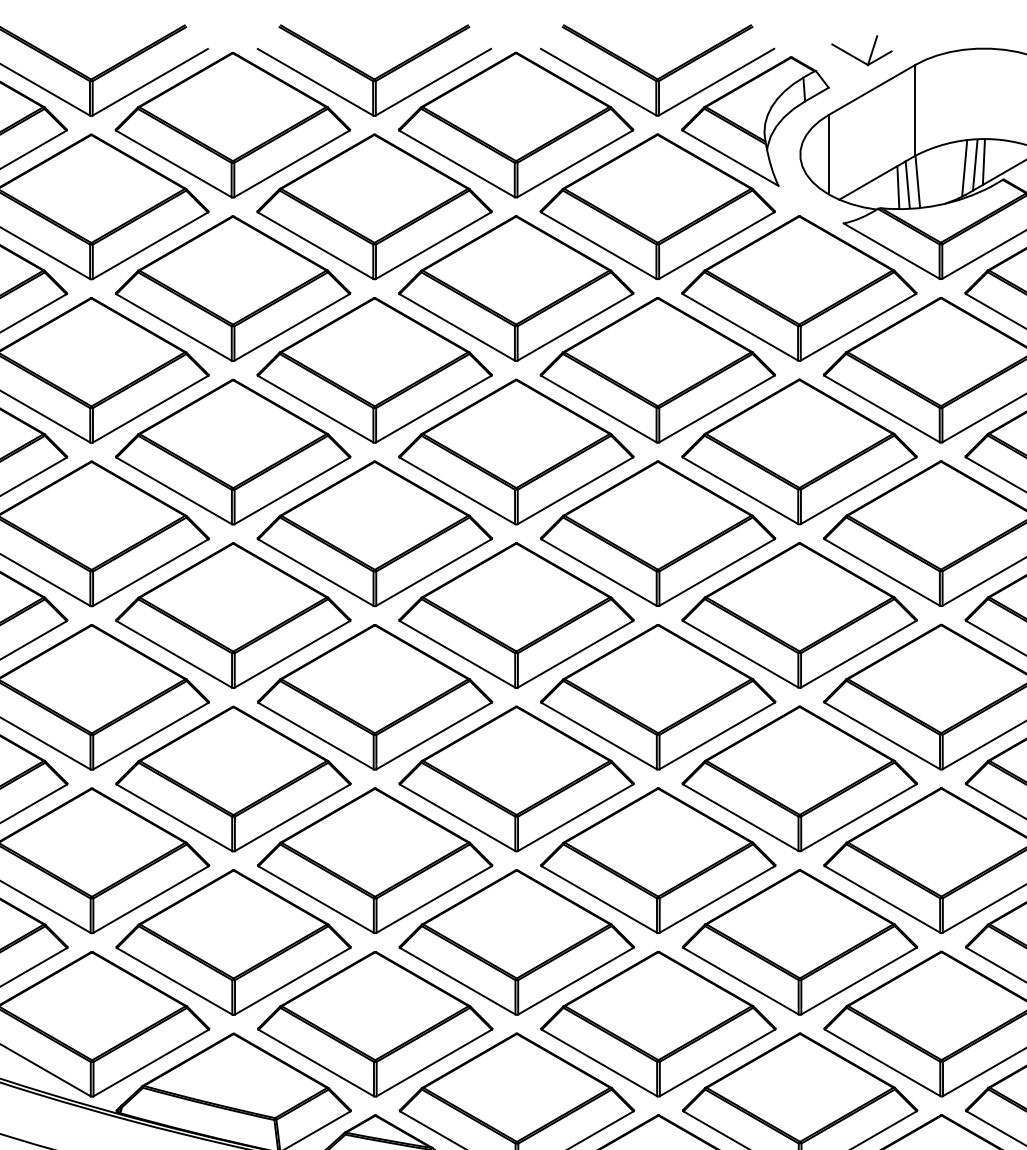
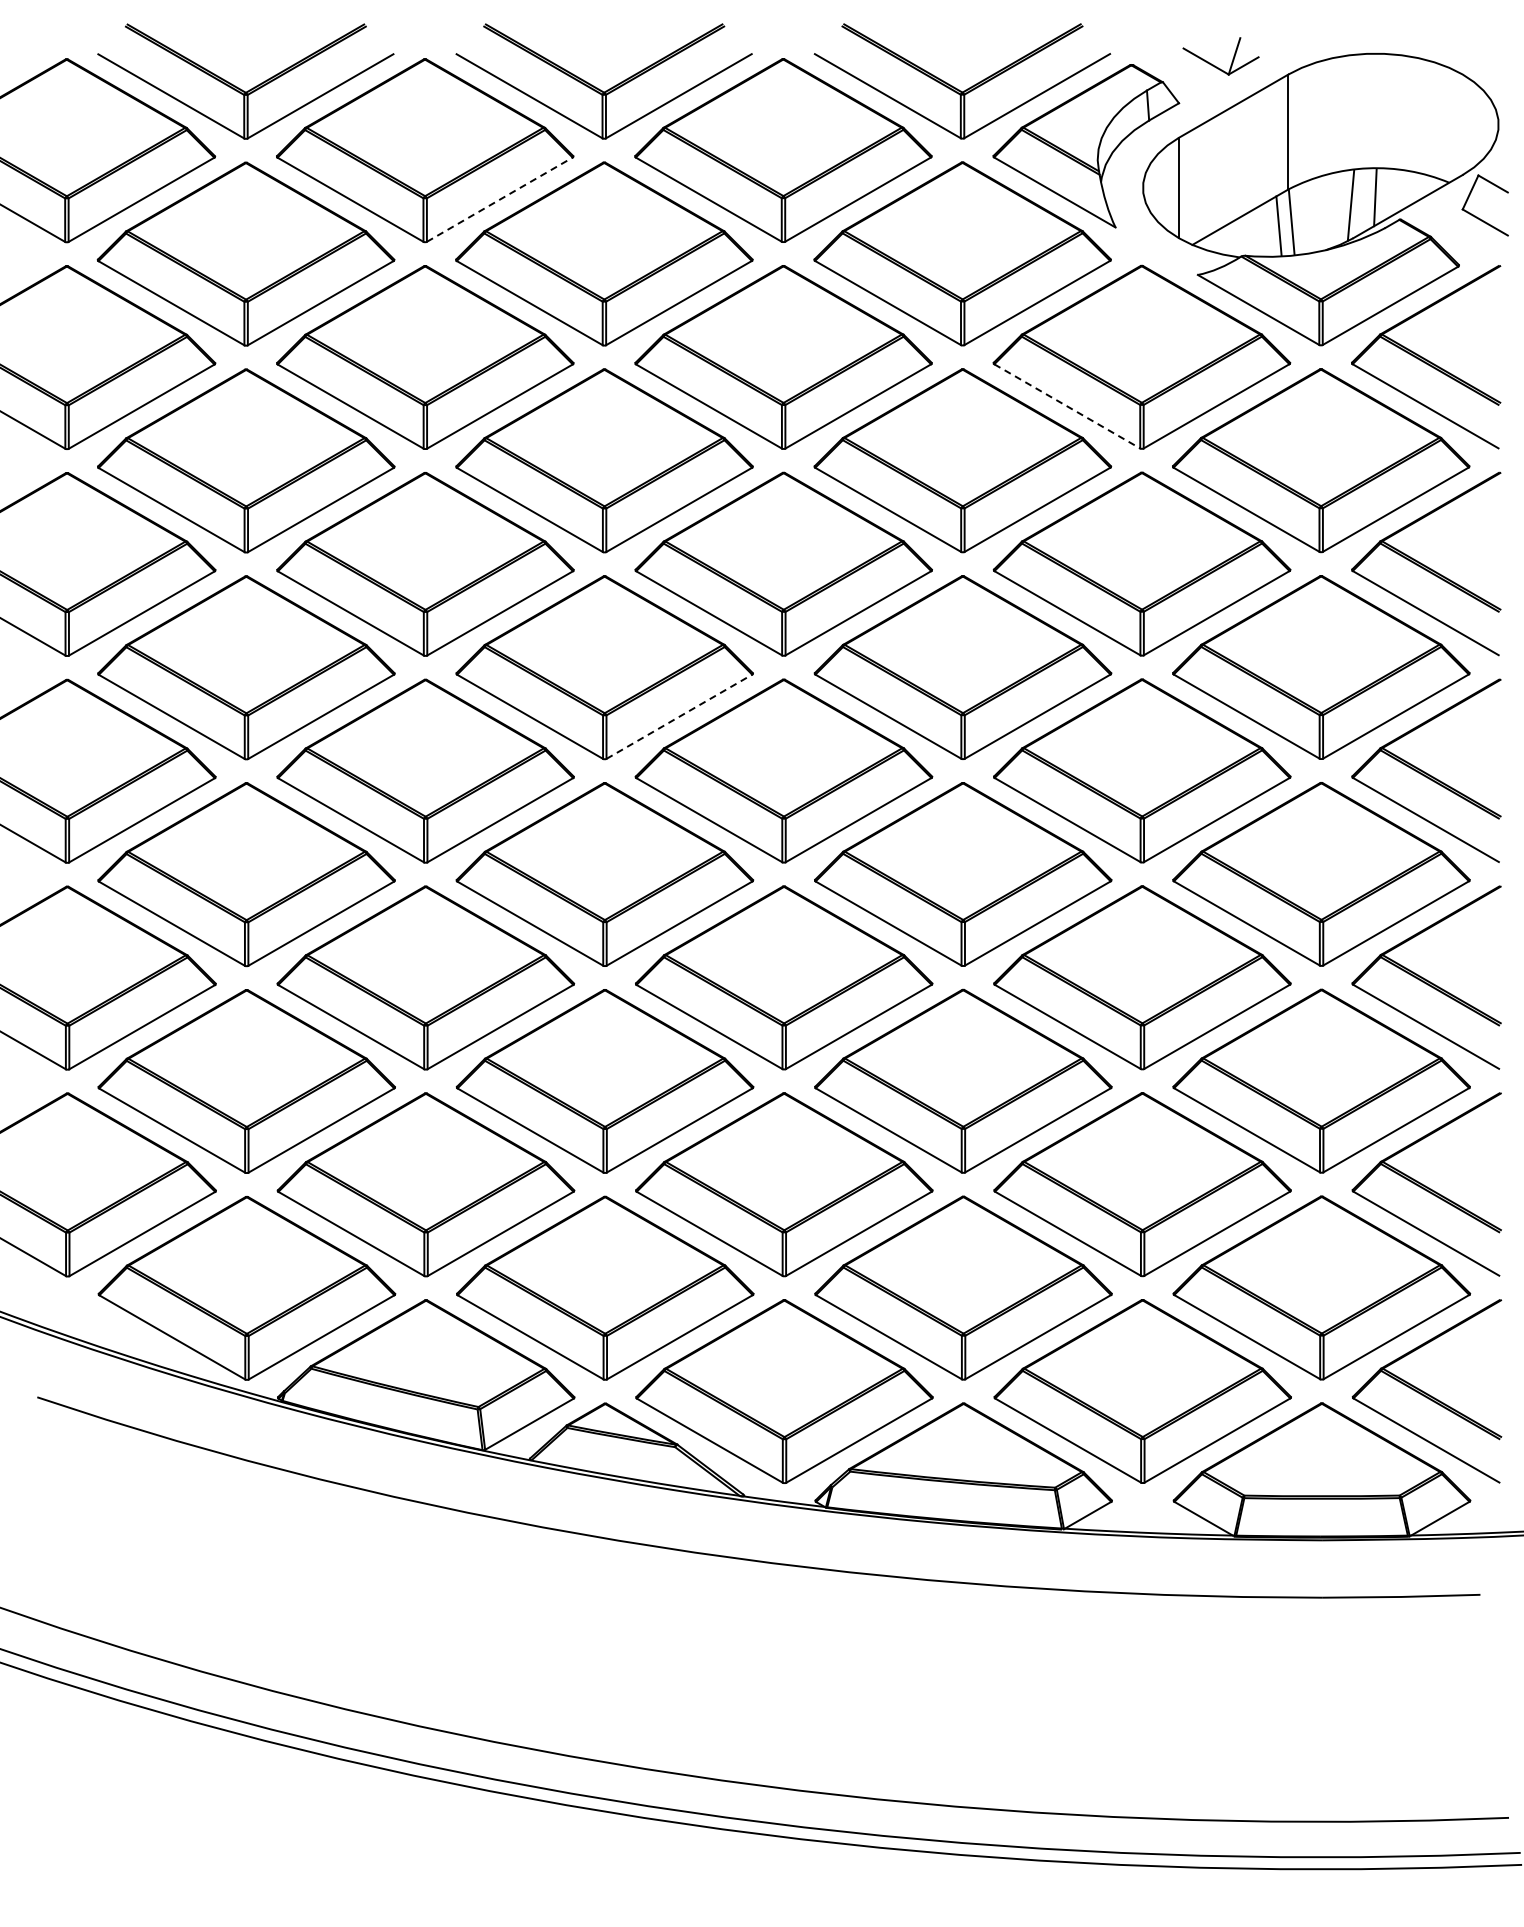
line: (292, 163) -> (500, 199), solid -> dashed
line: (975, 165) -> (1364, 201), removed
line: (897, 187) -> (1266, 229), removed
line: (740, 327) -> (1067, 406), solid -> dashed
line: (433, 572) -> (679, 716), solid -> dashed

